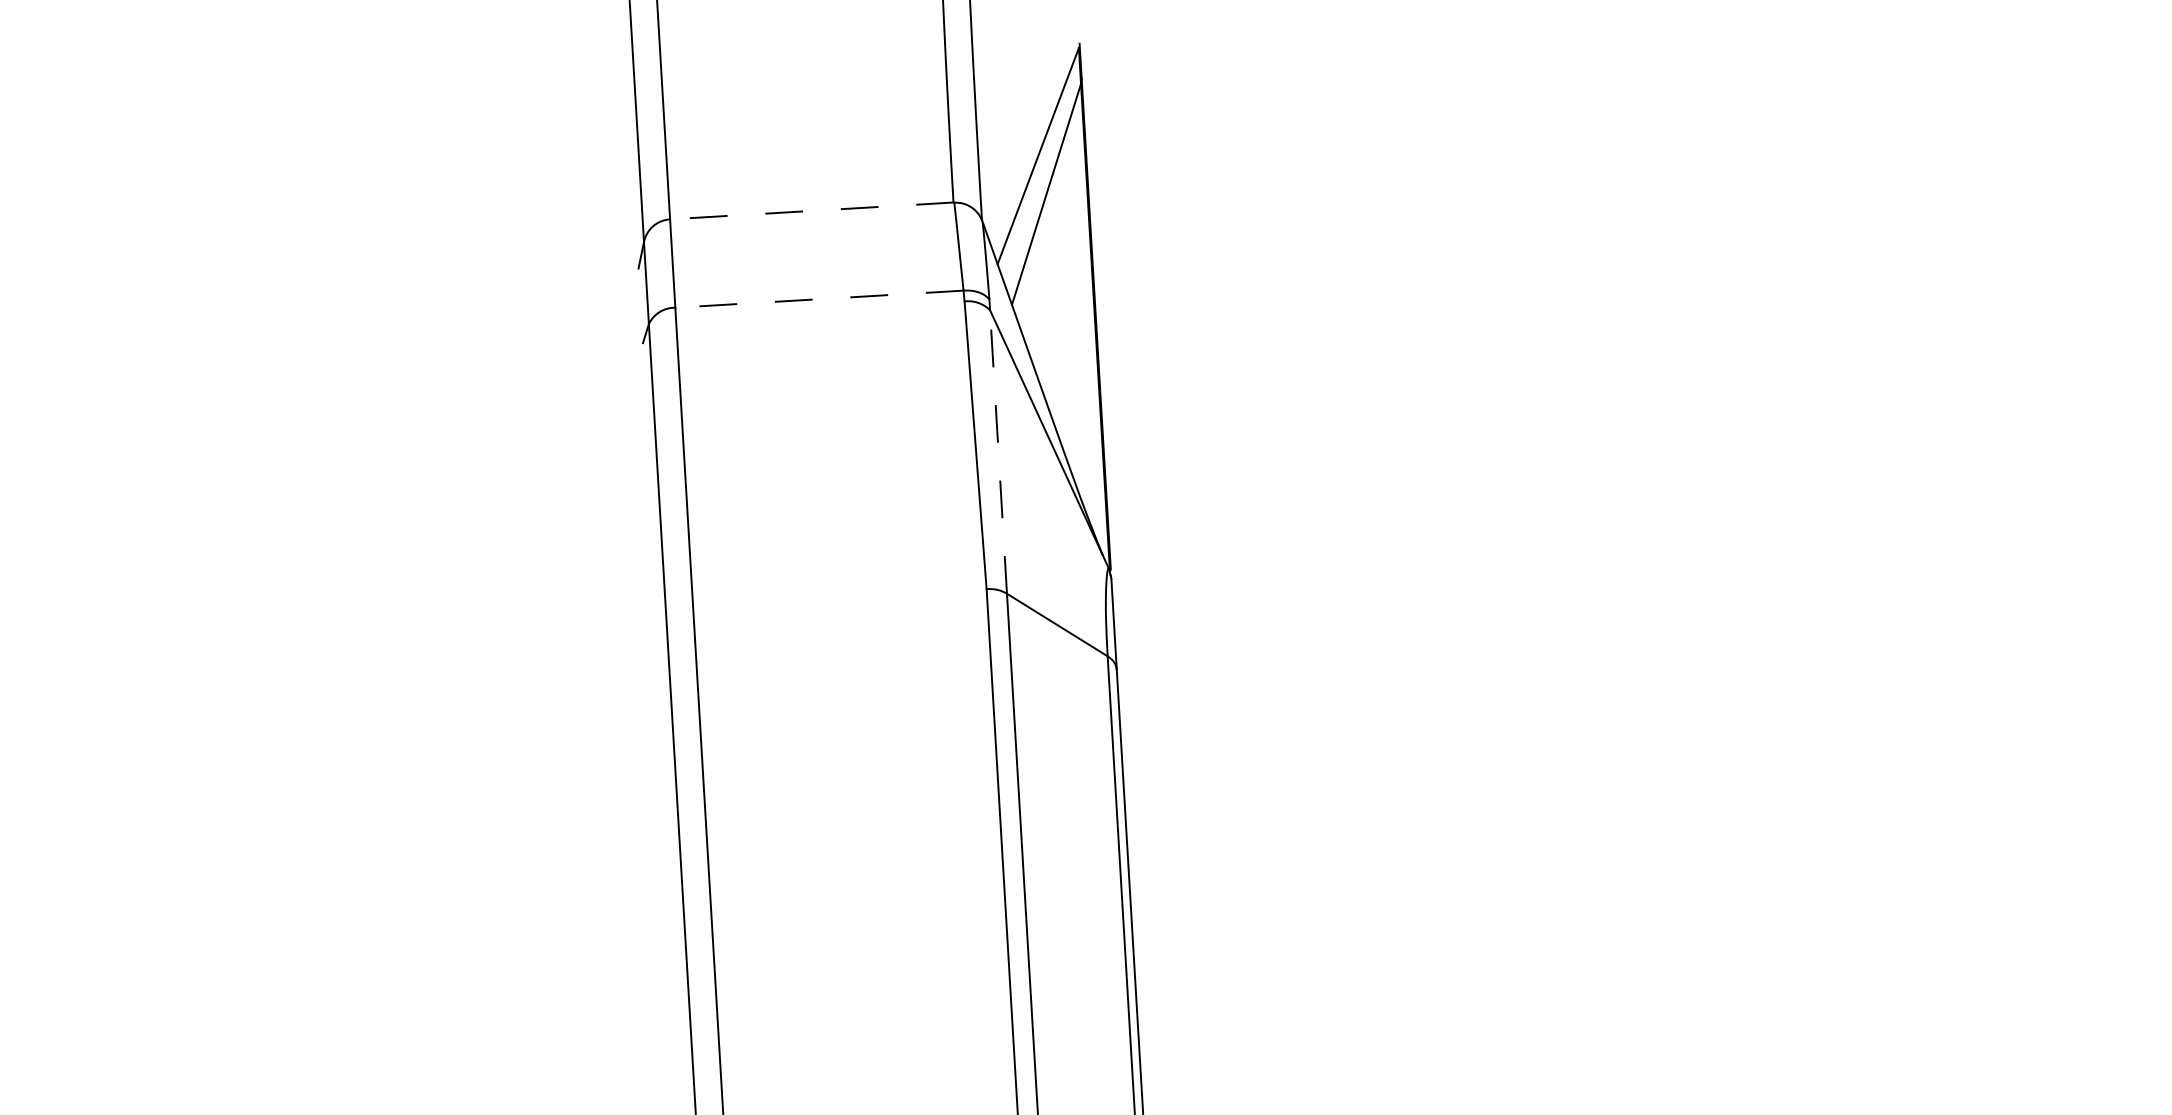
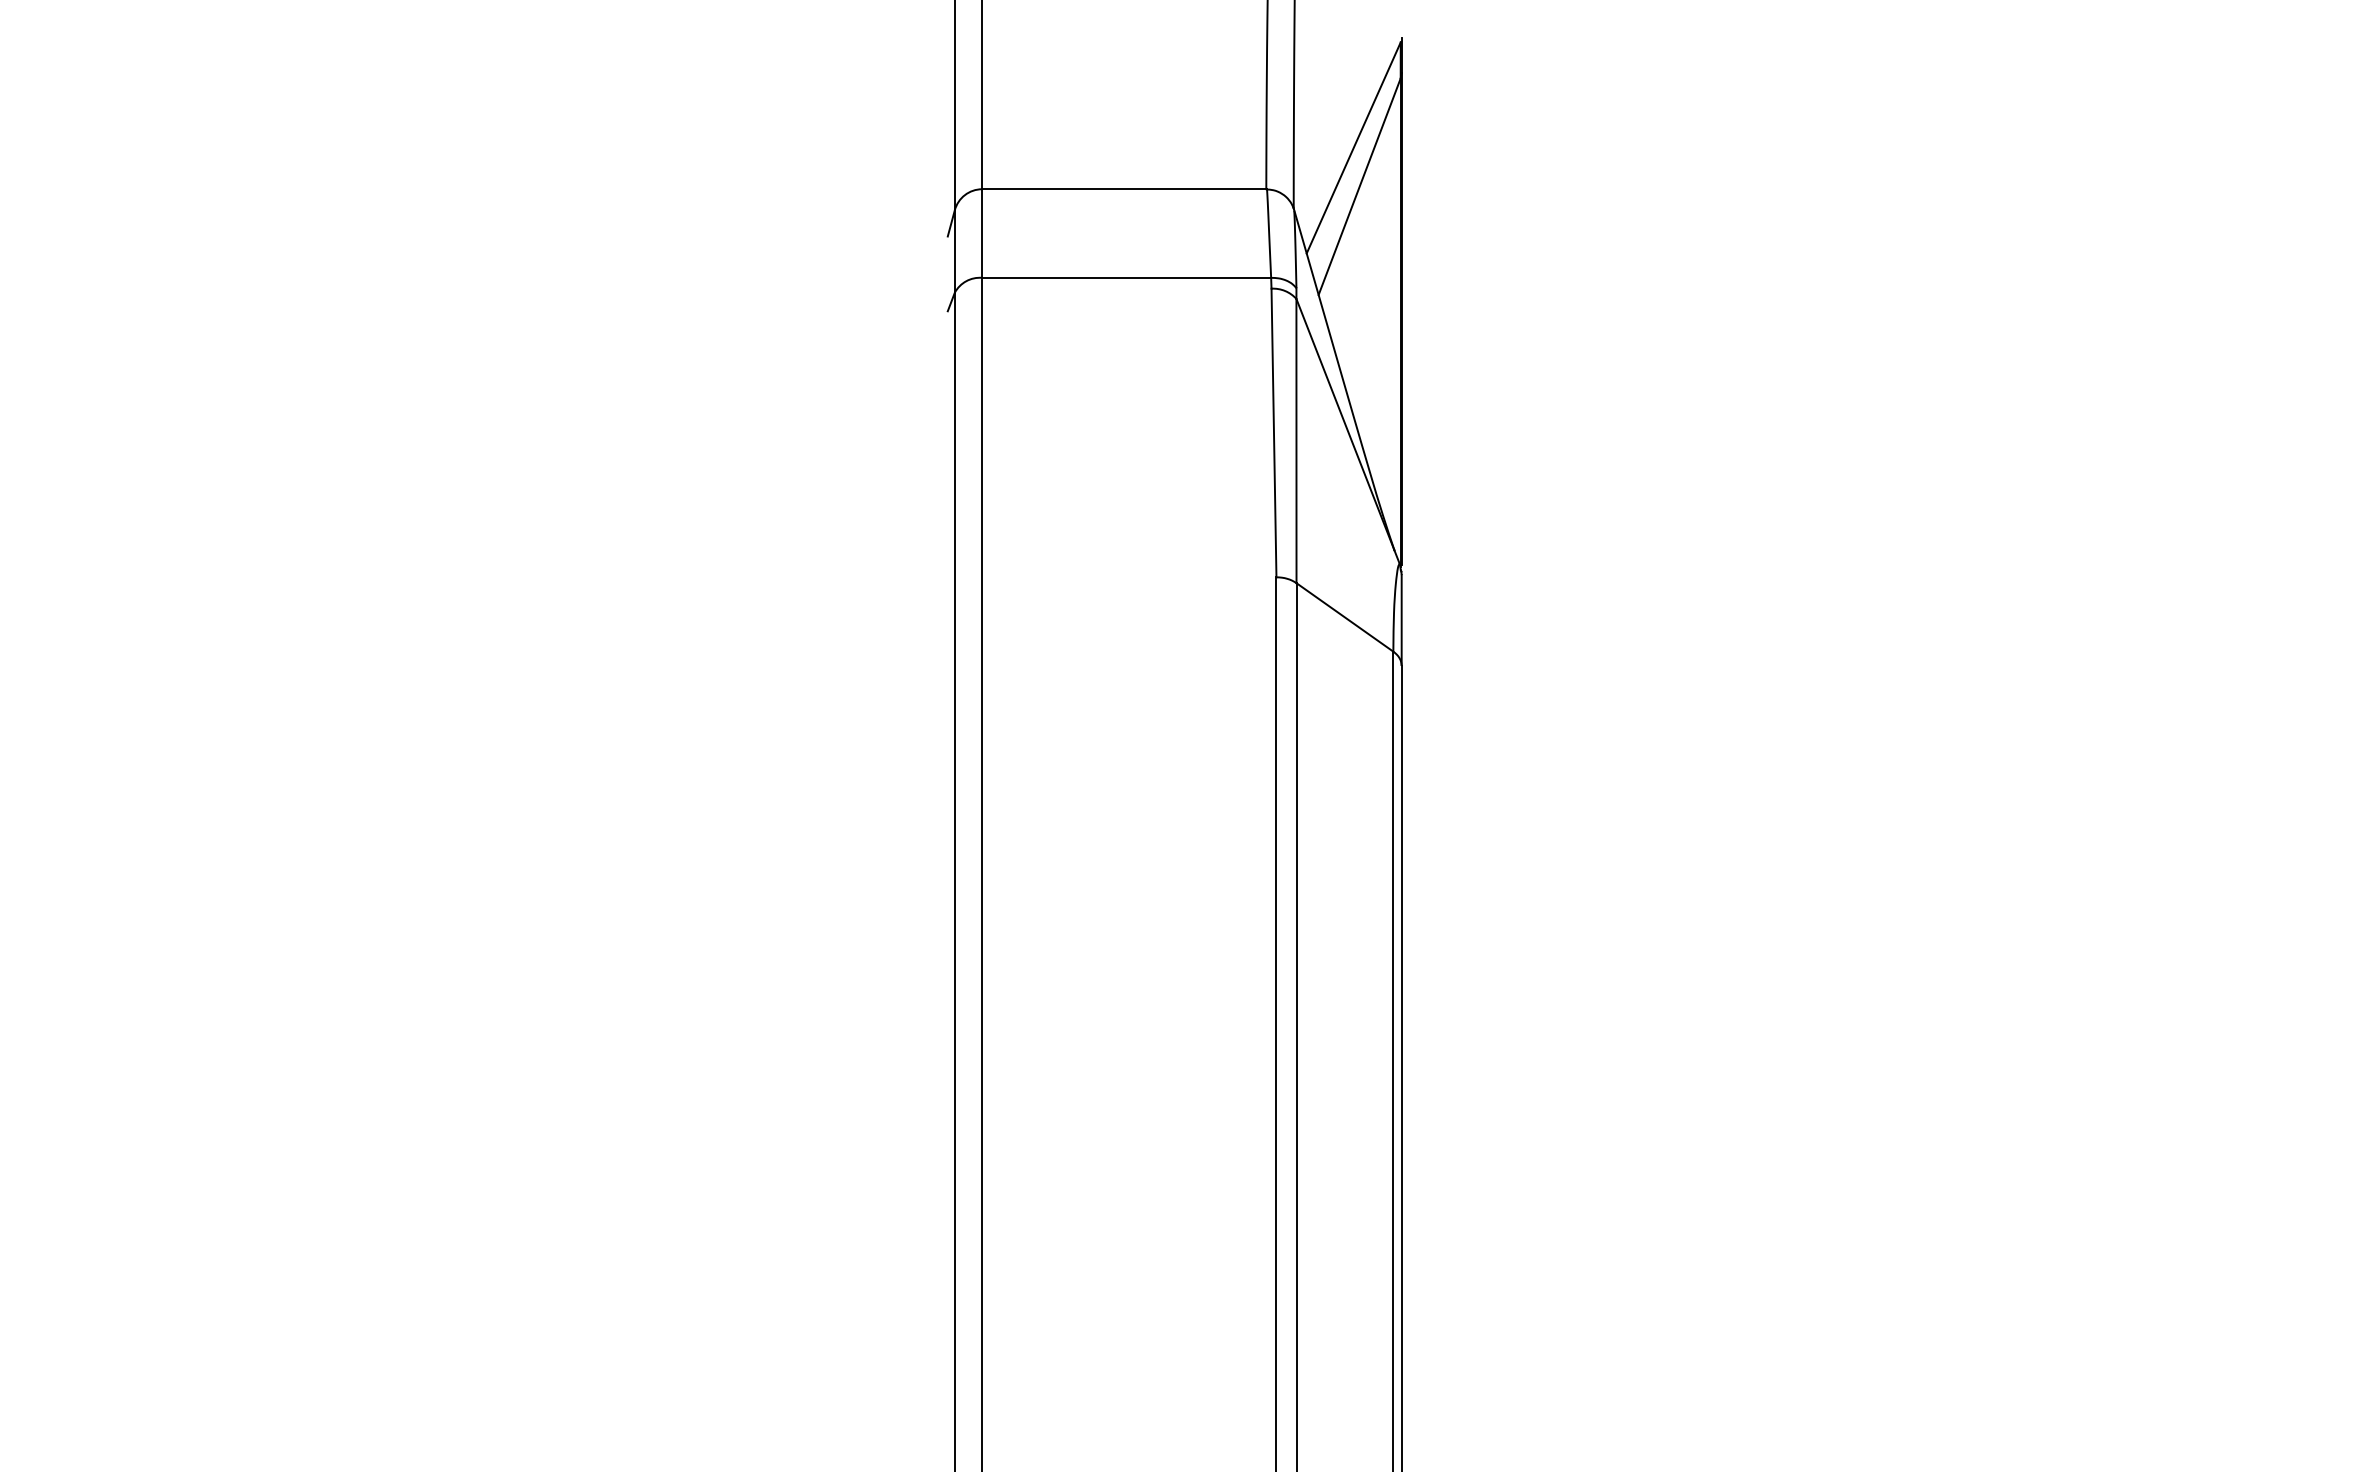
line: (812, 211) -> (1124, 189), dashed -> solid
line: (819, 298) -> (1126, 277), dashed -> solid
line: (998, 451) -> (1296, 440), dashed -> solid

